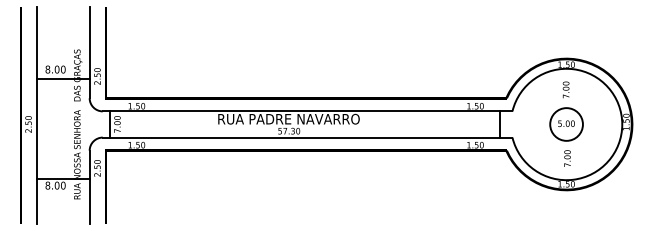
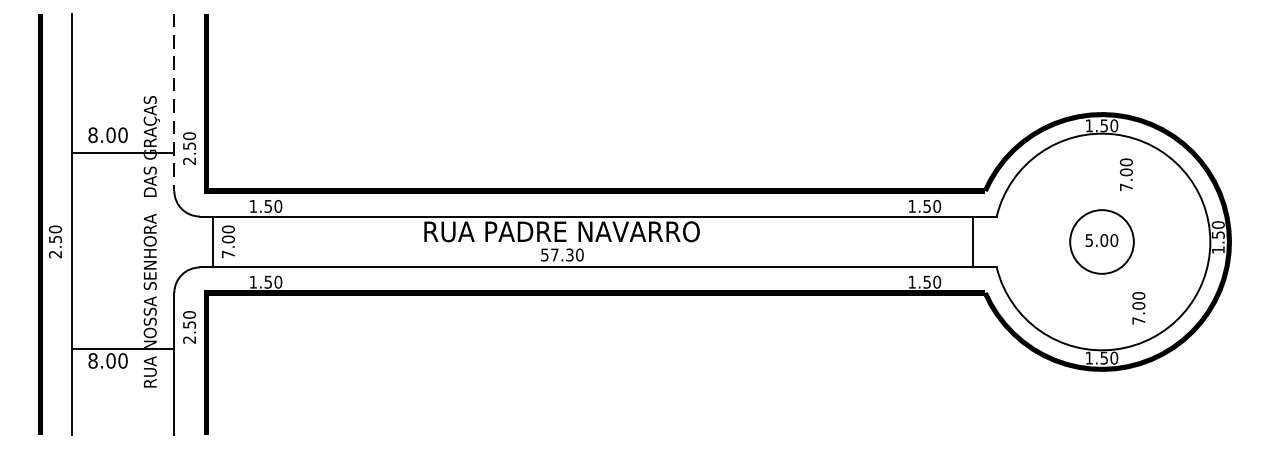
line: (89, 52) -> (173, 101), solid -> dashed
text: (565, 89) -> (1125, 173), moved
text: (567, 158) -> (1138, 308), moved

